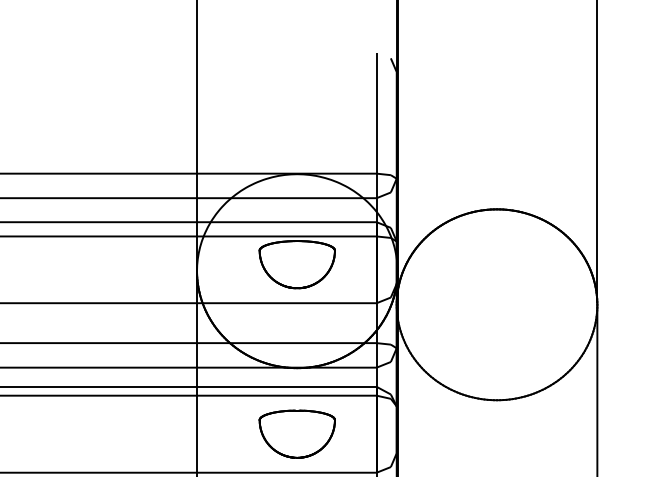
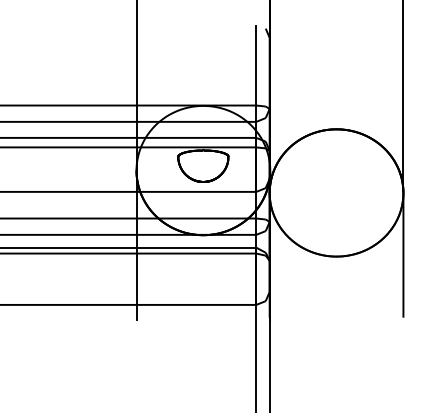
part: (297, 433) -> (203, 278), removed

